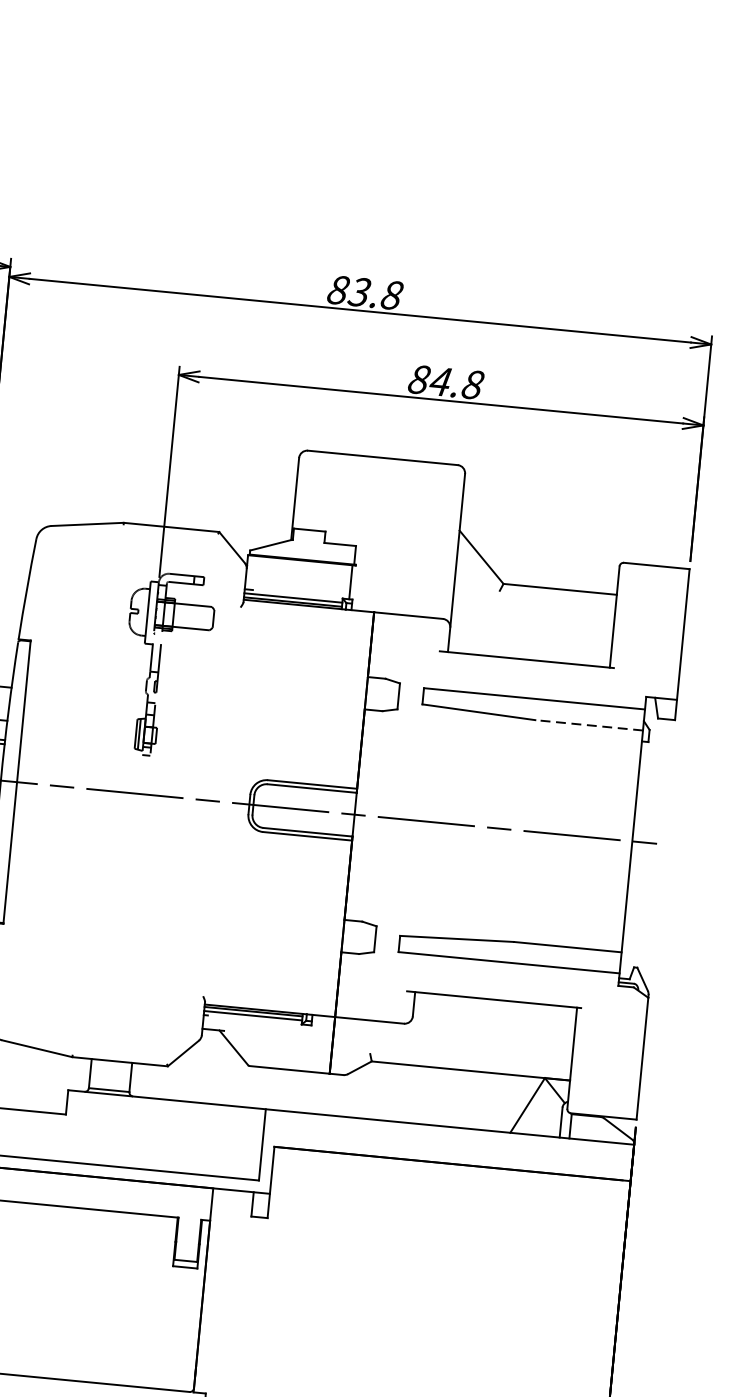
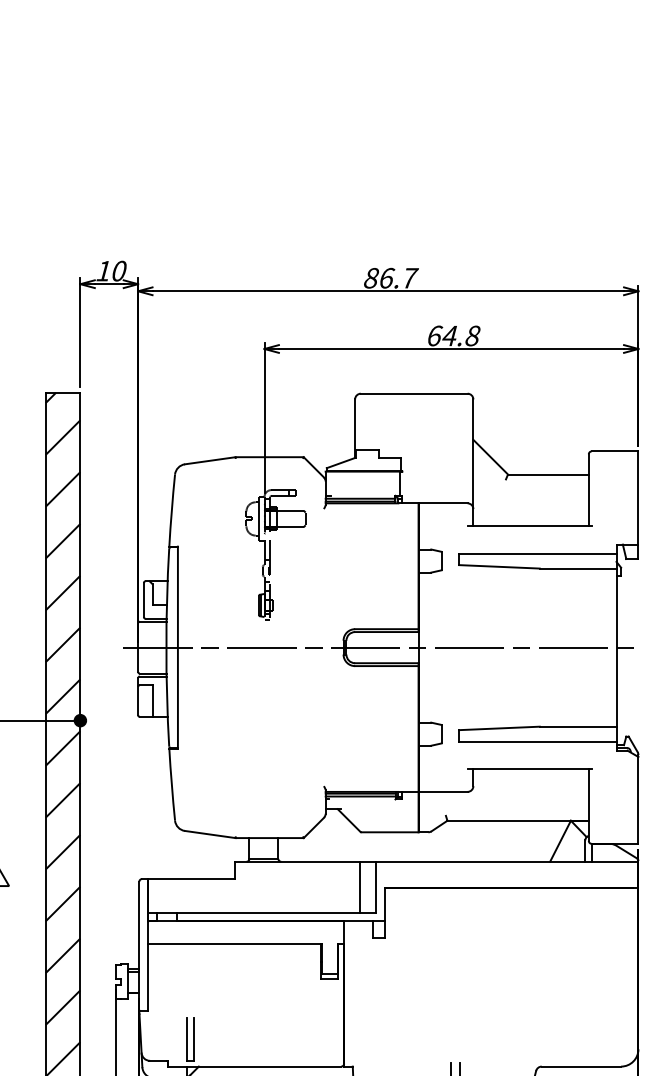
text: (376, 292) -> (398, 277), 83.8 -> 86.7
text: (420, 379) -> (435, 335), 84.8 -> 64.8
line: (588, 725) -> (577, 568), dashed -> solid
line: (240, 1141) -> (360, 886), added

